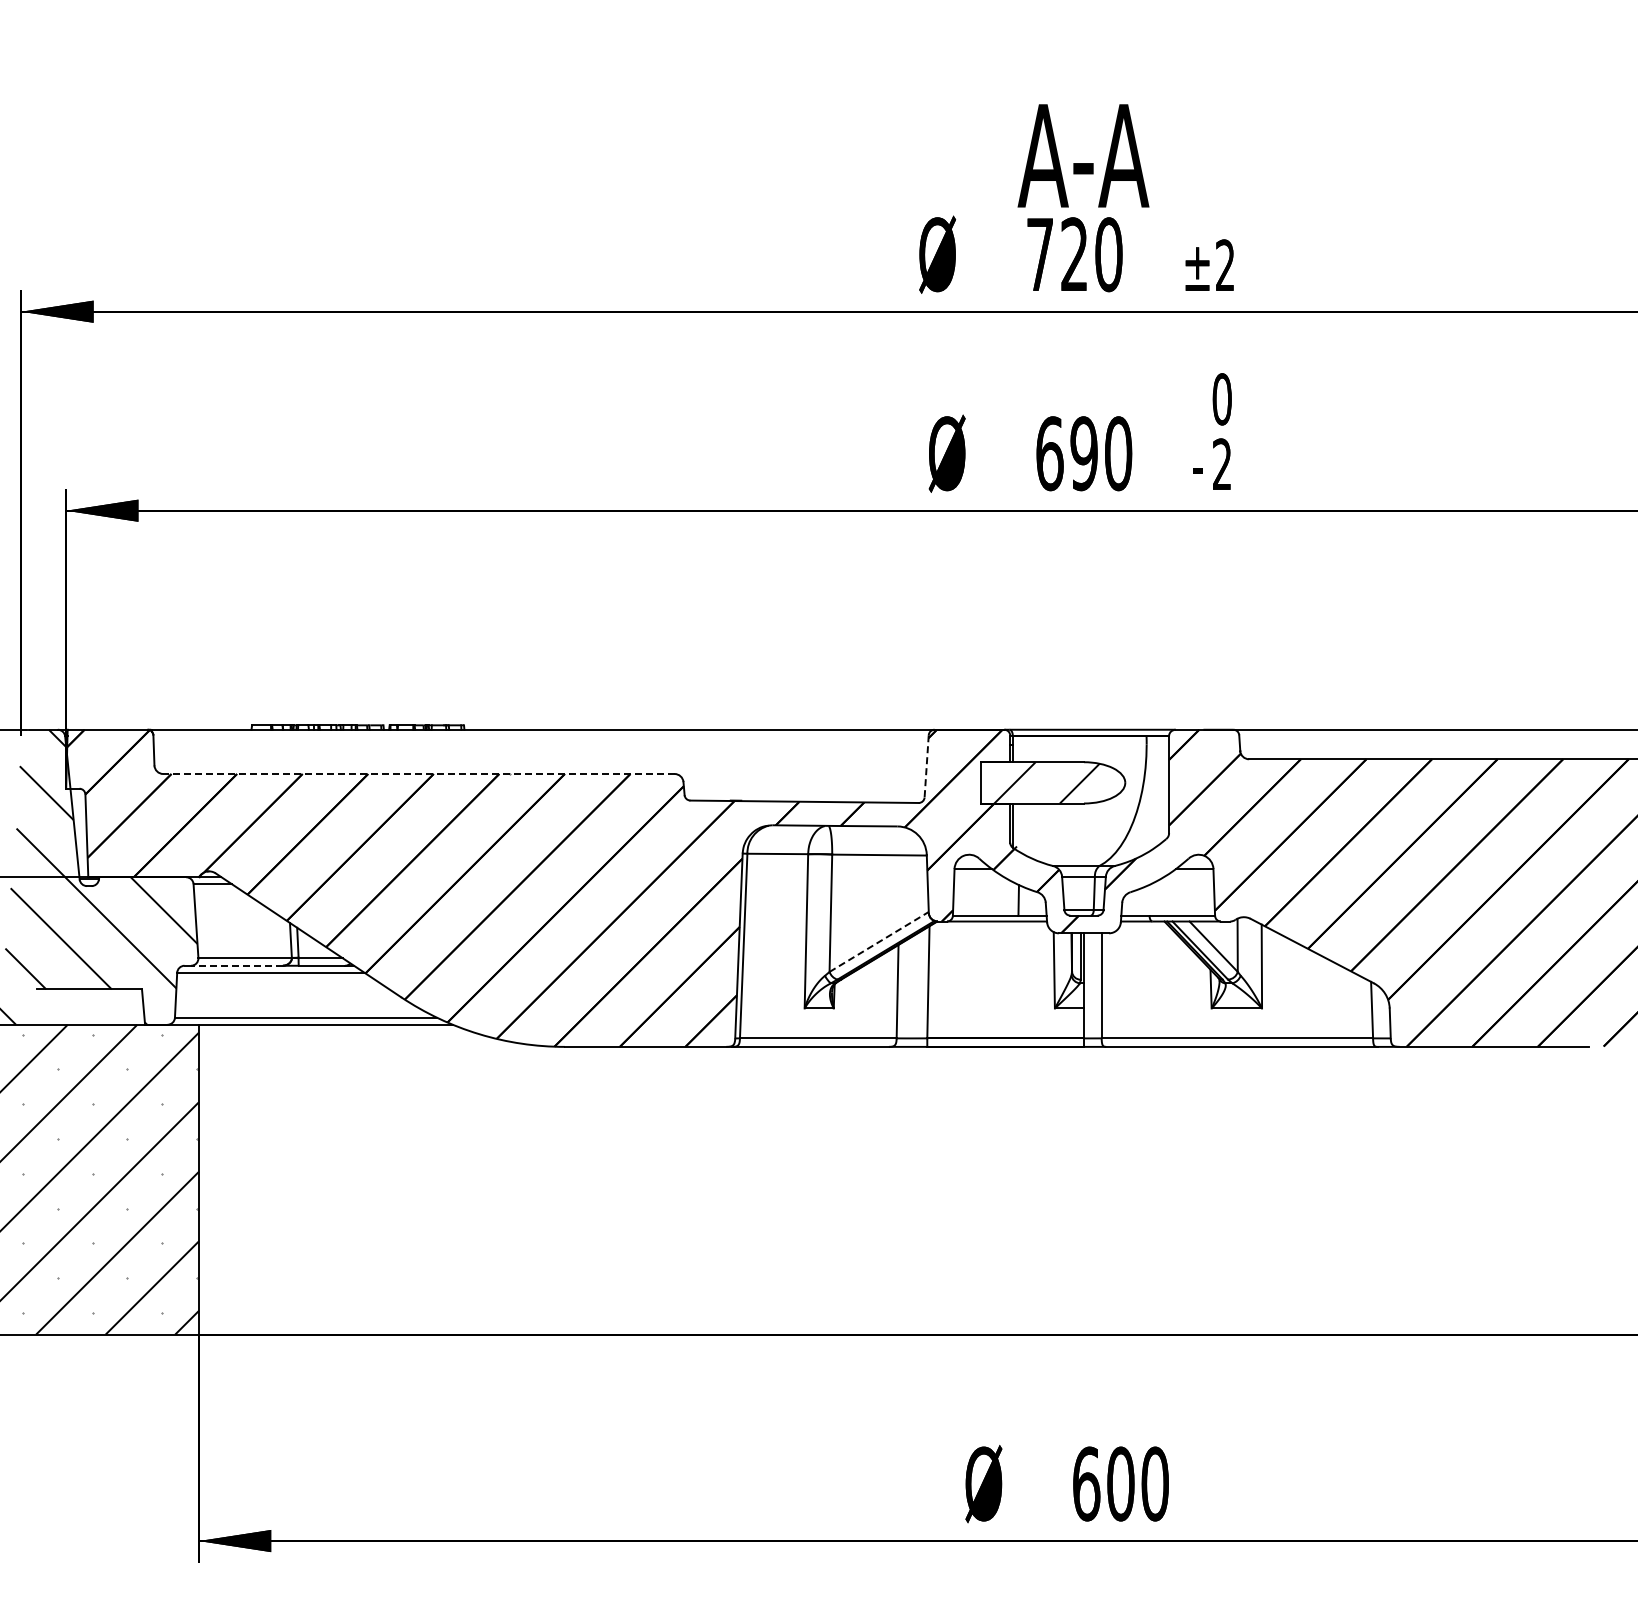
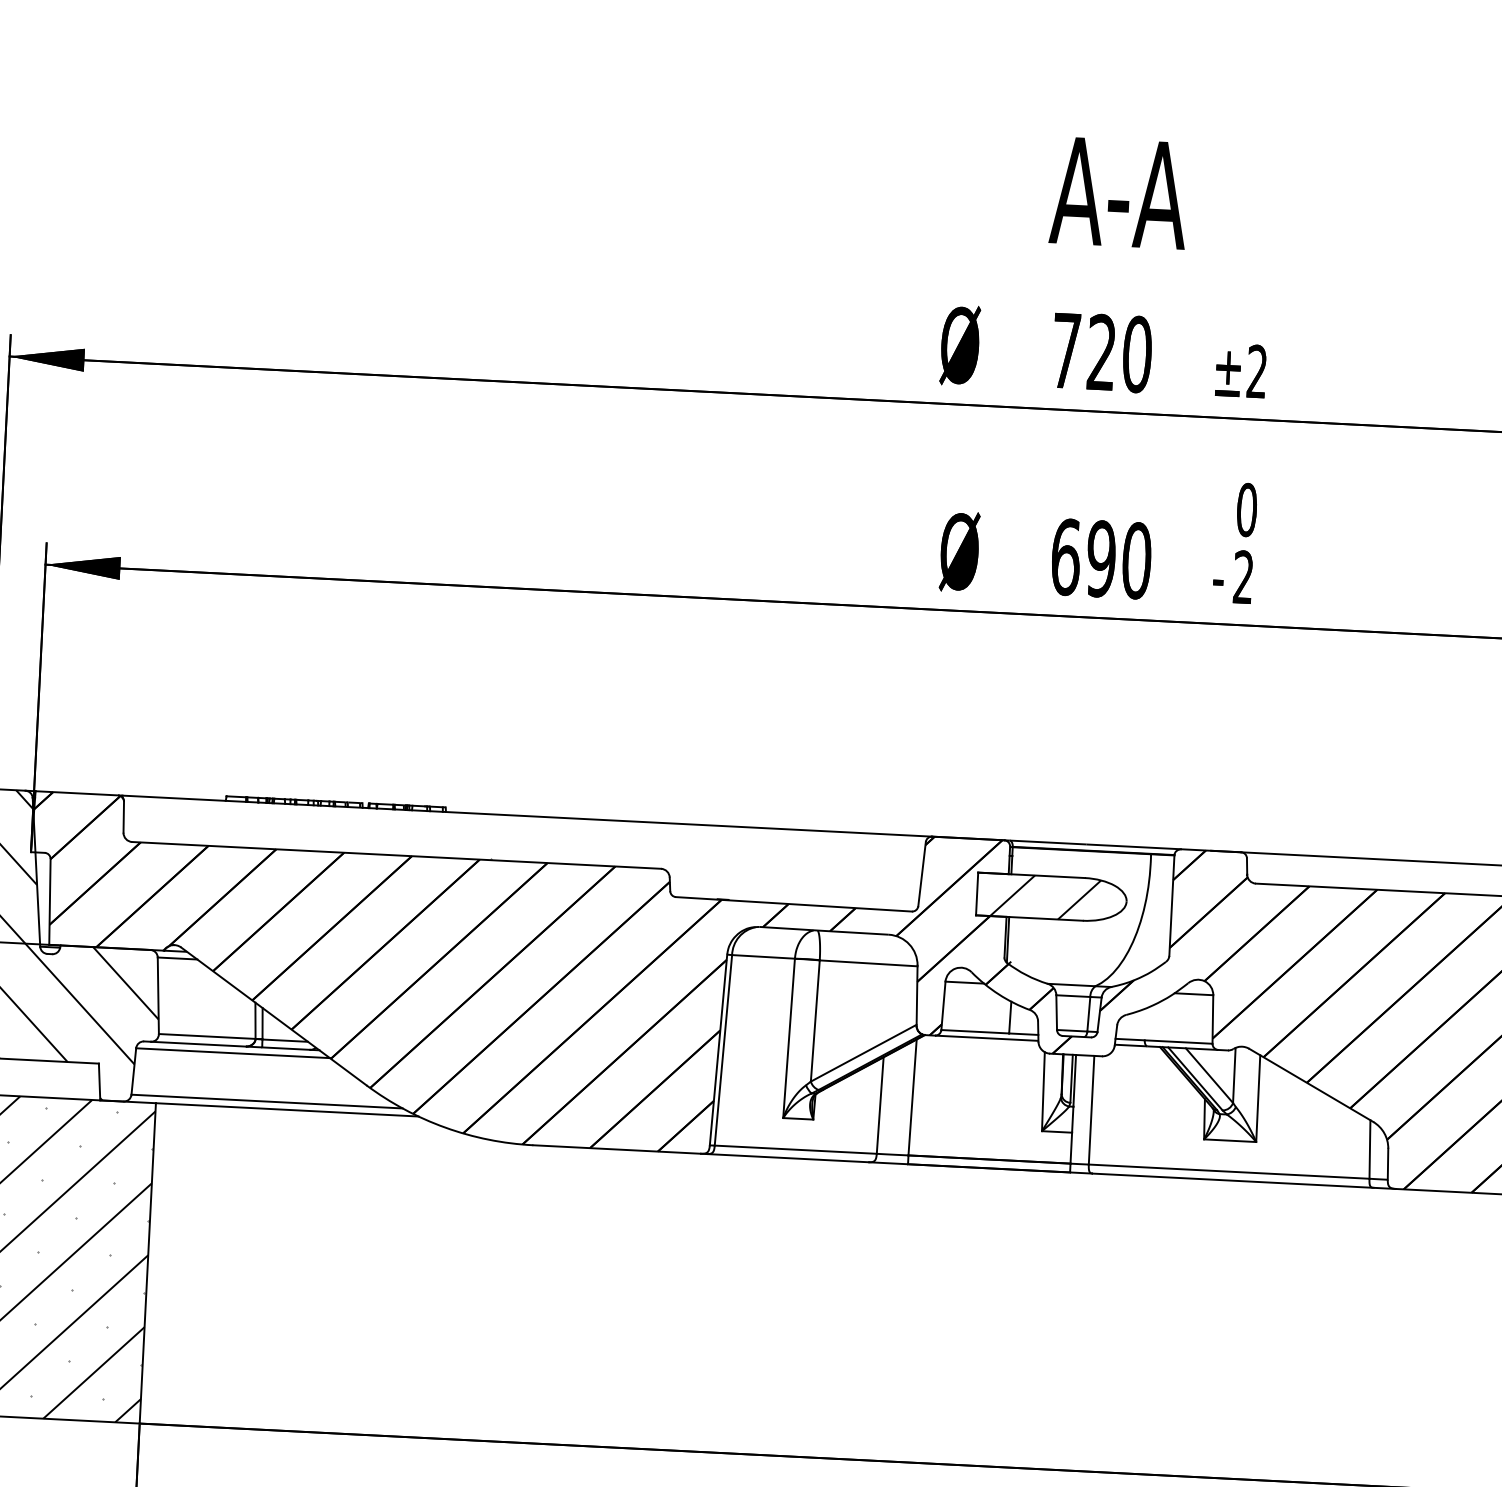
text: (1083, 155) -> (1119, 192), moved
line: (926, 766) -> (921, 874), dashed -> solid
line: (418, 774) -> (396, 855), dashed -> solid
line: (879, 941) -> (864, 1052), dashed -> solid
line: (236, 965) -> (197, 1043), dashed -> solid

